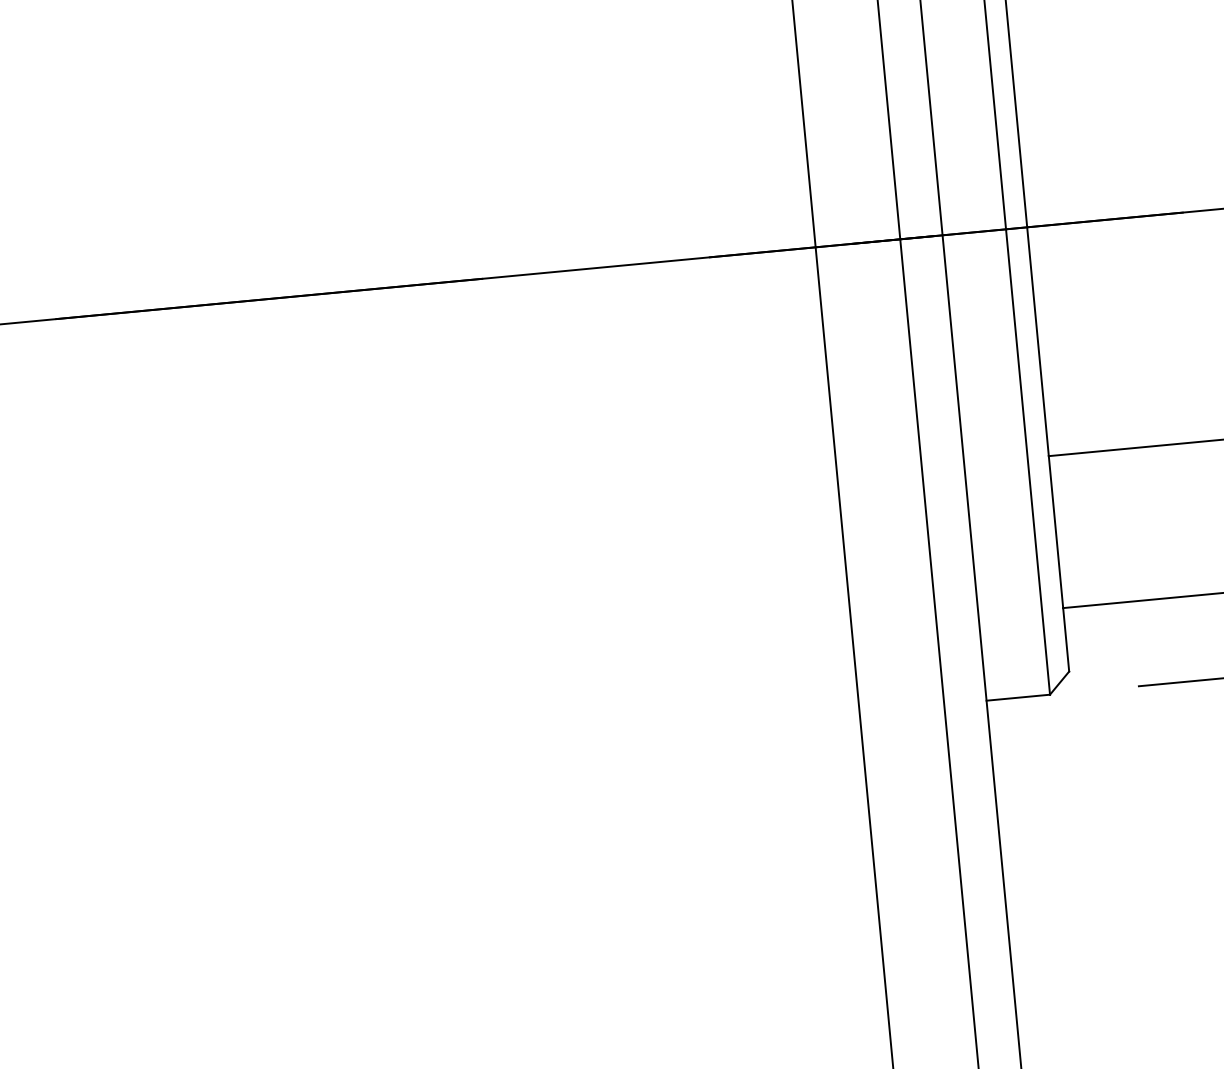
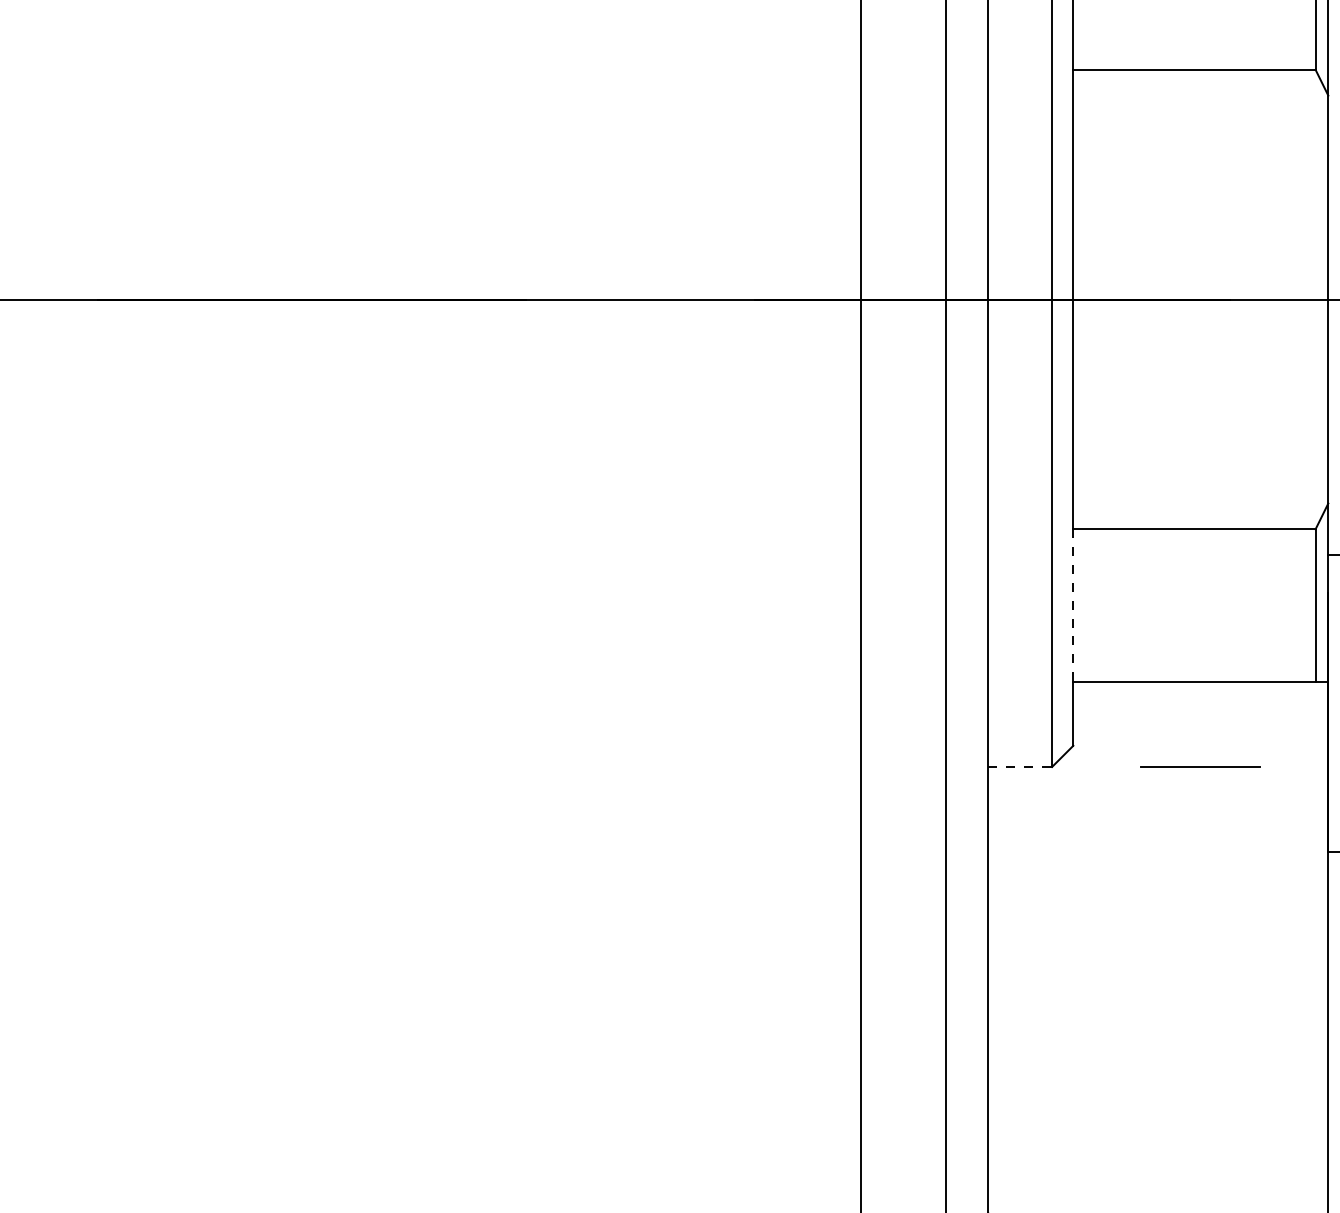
line: (1056, 532) -> (1073, 606), solid -> dashed
line: (1018, 698) -> (1020, 767), solid -> dashed

